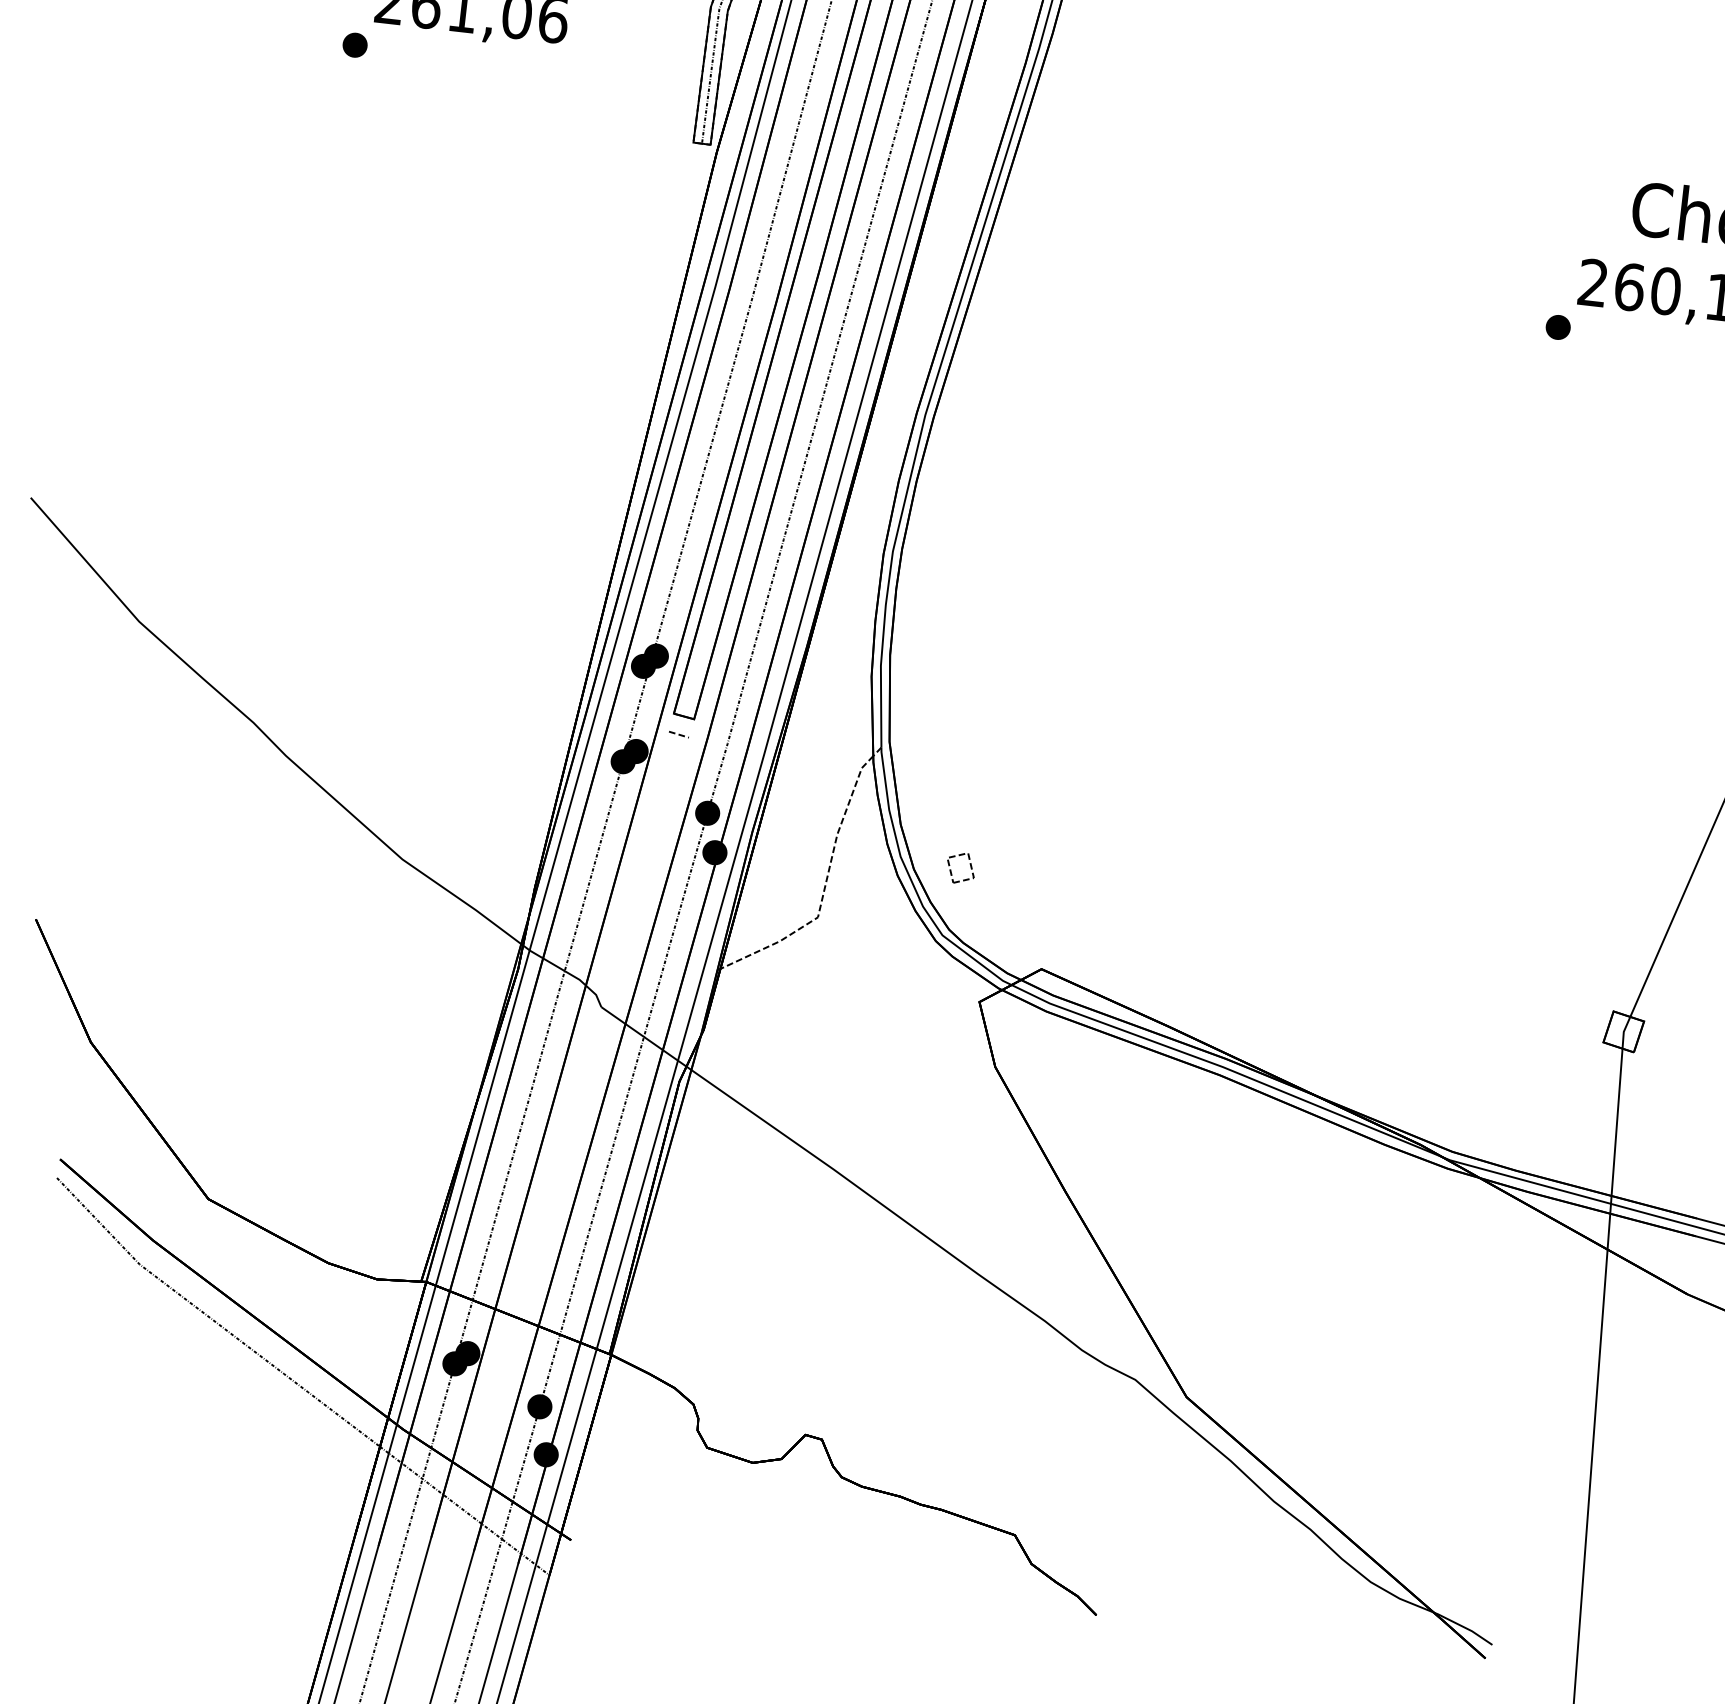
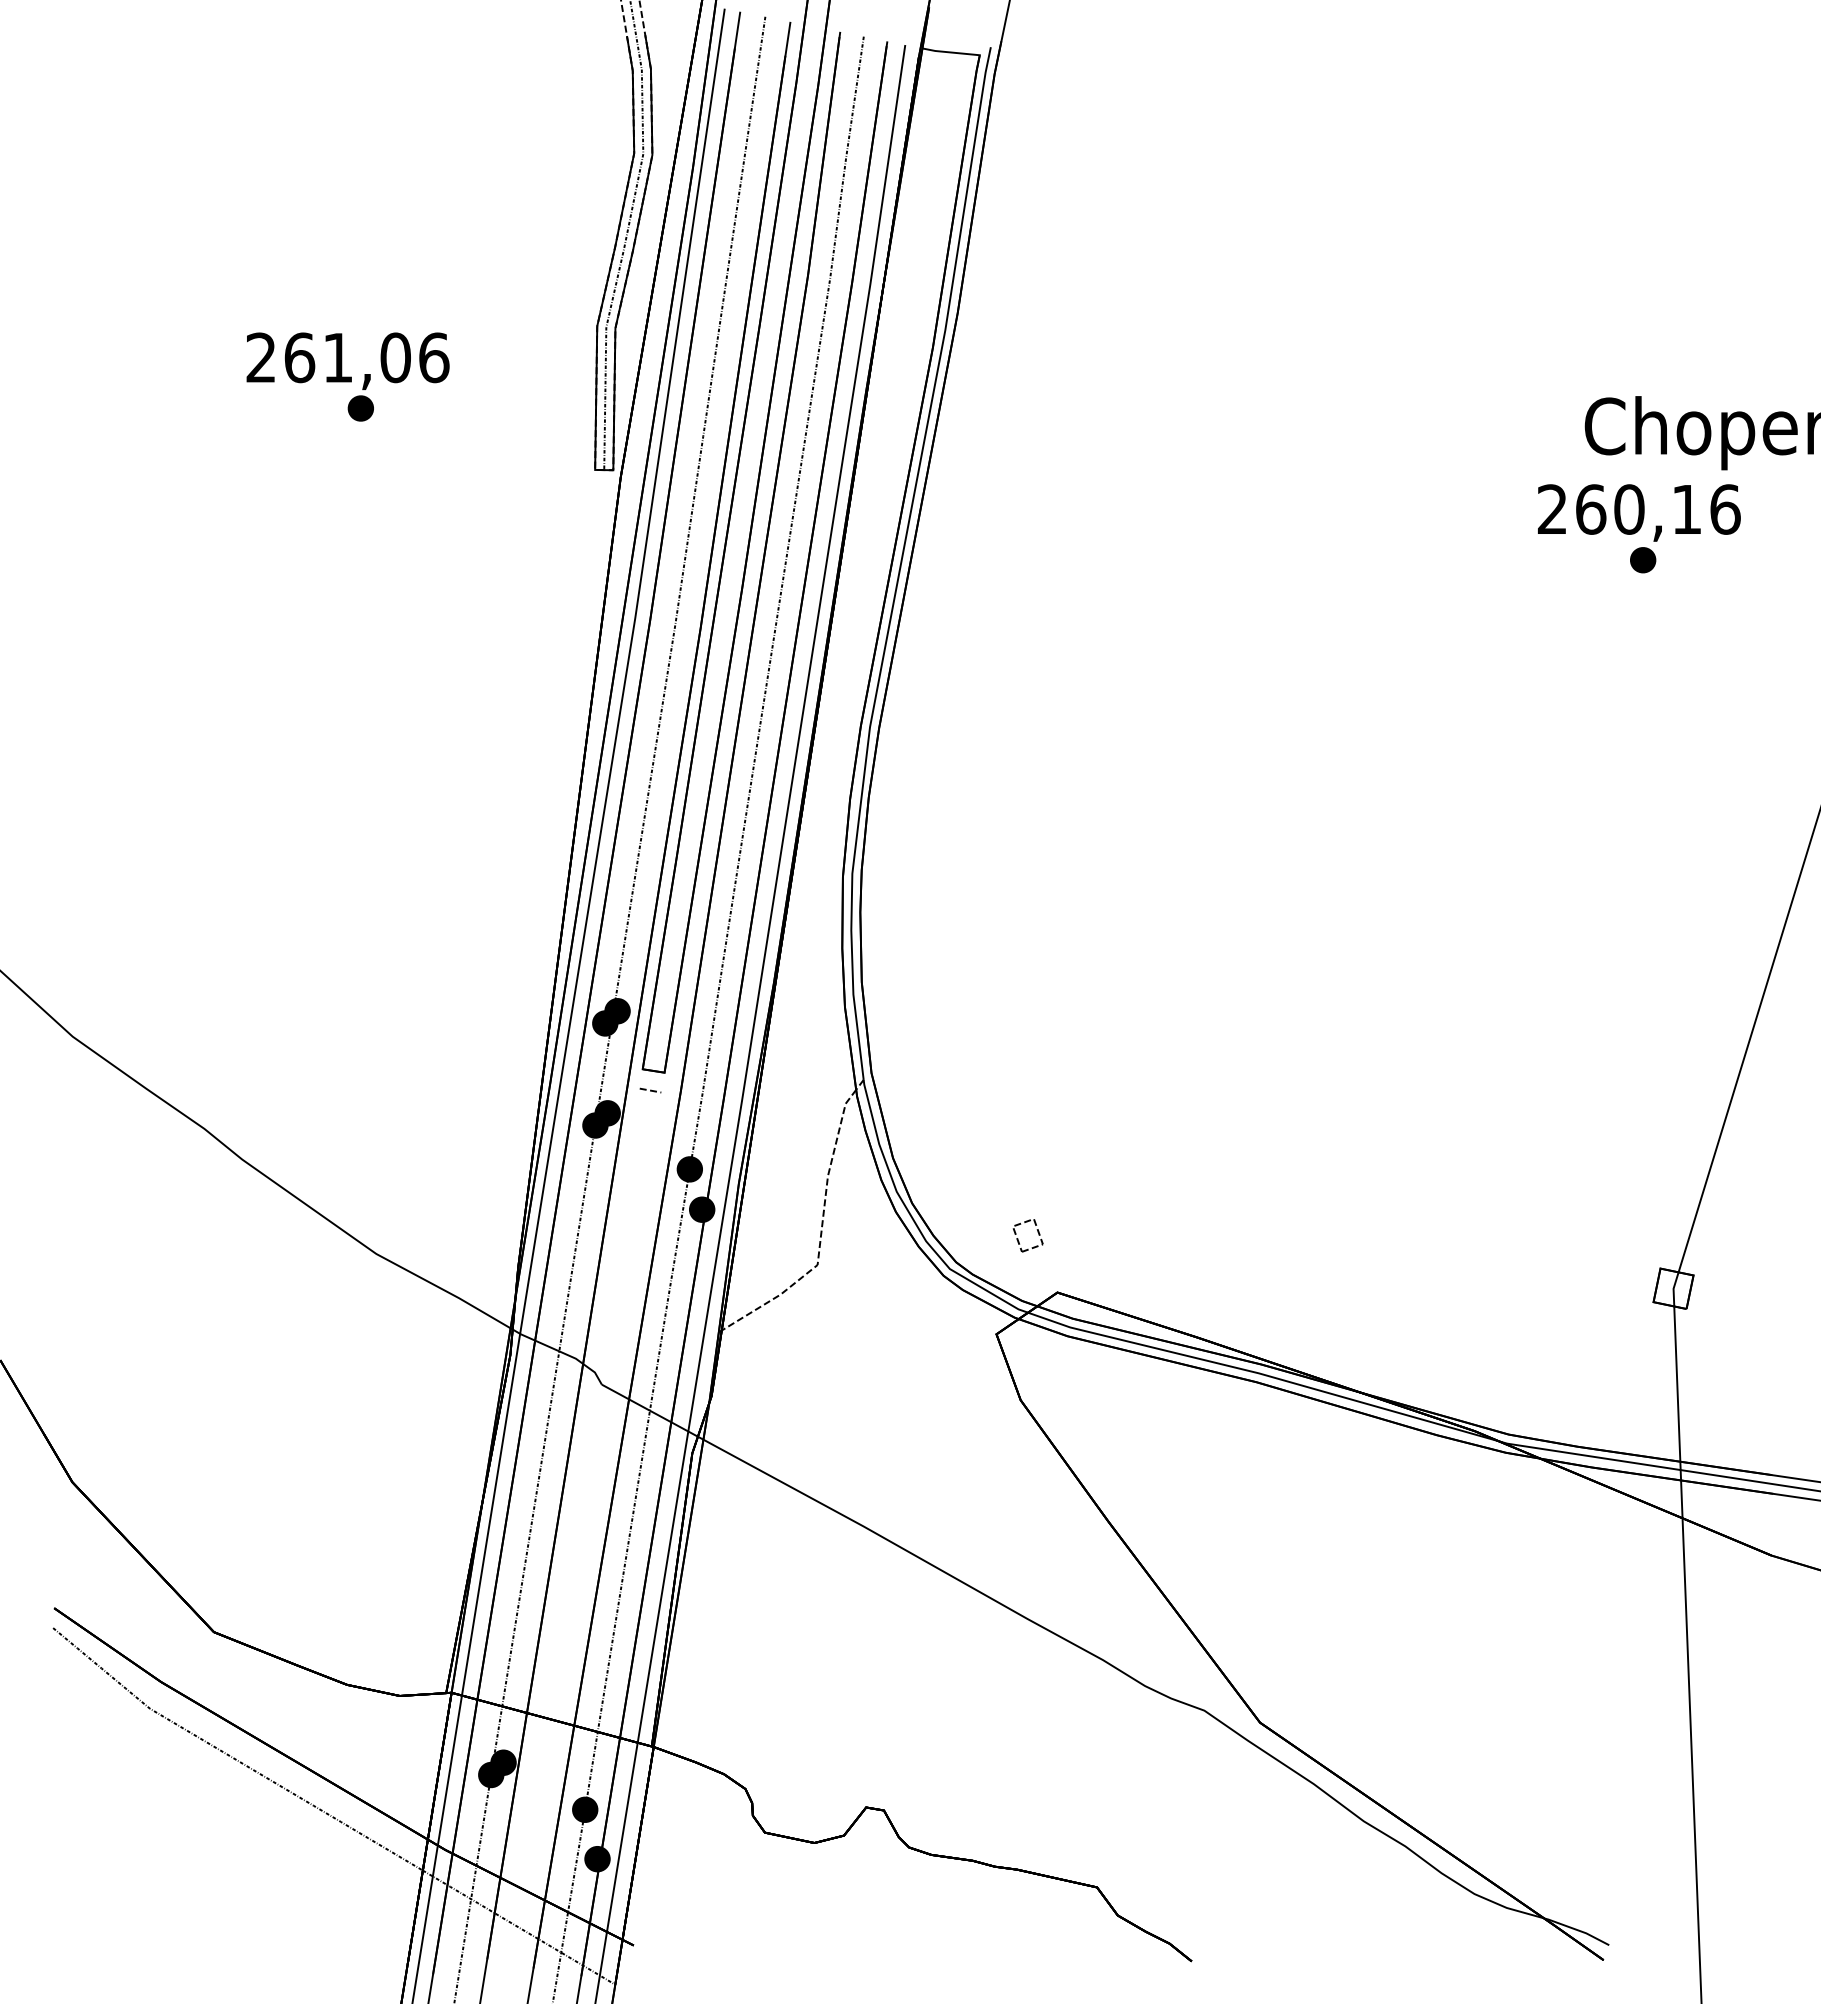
part: (354, 45) -> (360, 408), moved
part: (1558, 327) -> (1643, 560), moved
part: (951, 869) -> (1018, 1238), moved

